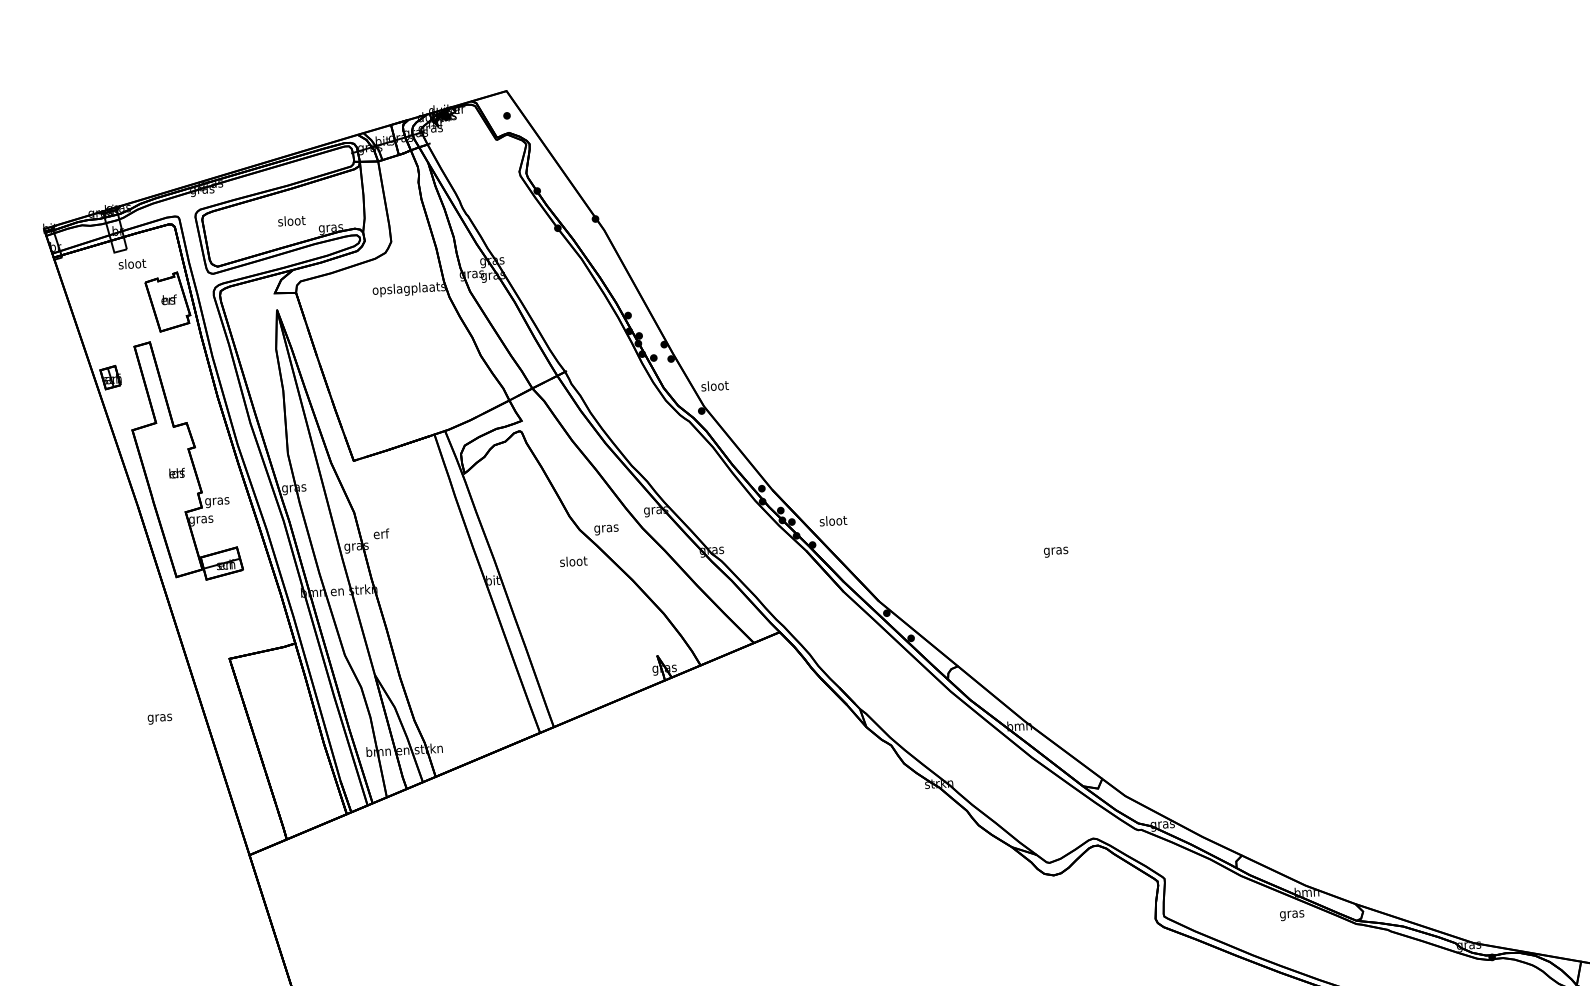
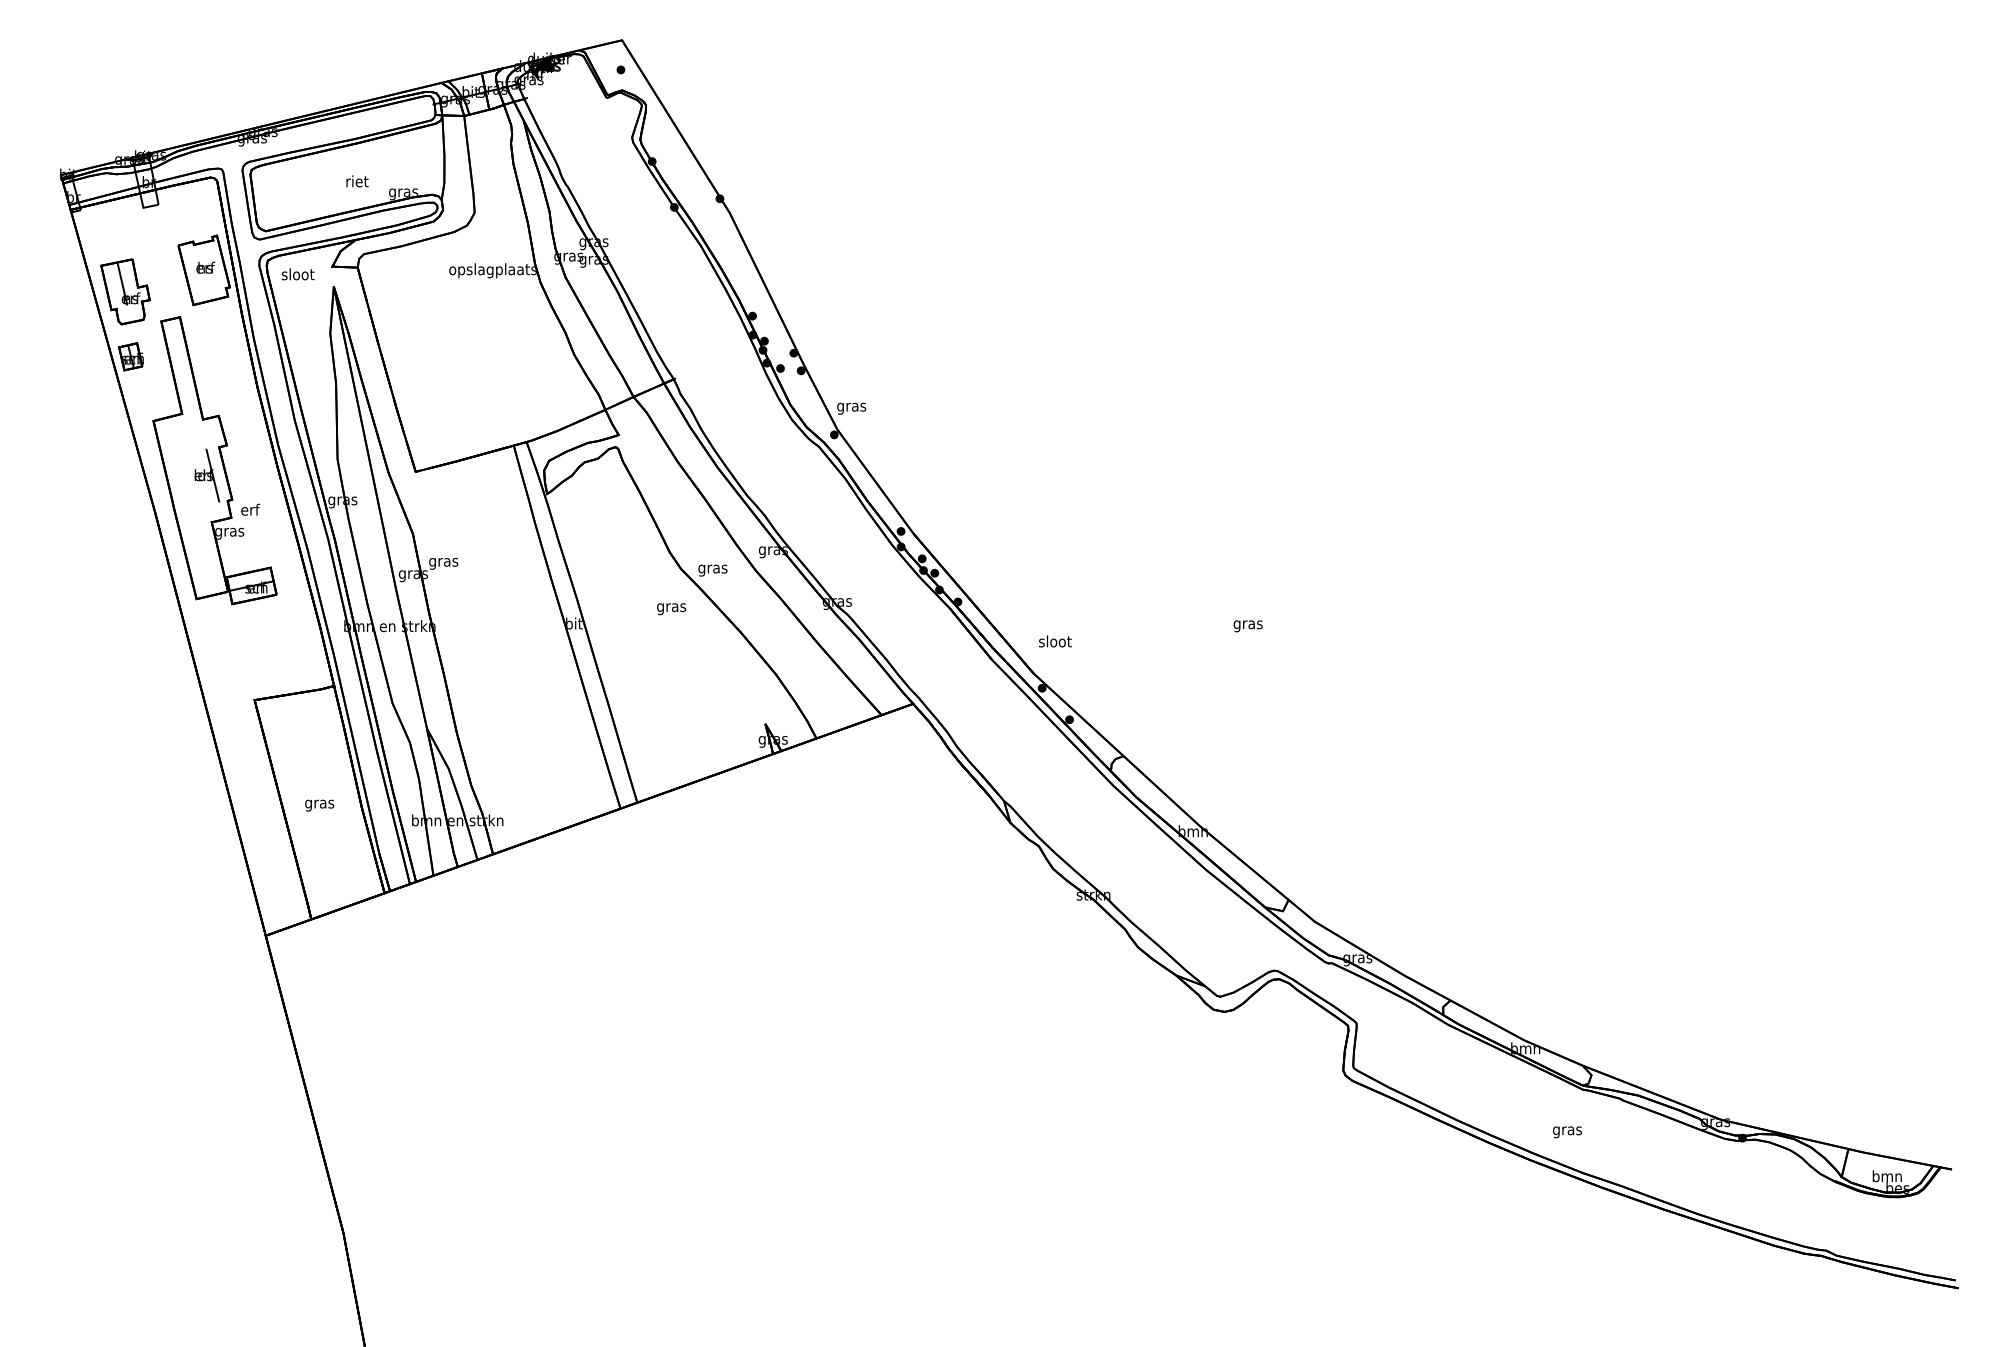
text: (291, 221) -> (356, 181), sloot -> riet
text: (131, 263) -> (297, 274), moved
part: (103, 323) -> (125, 291), added
text: (714, 386) -> (851, 406), sloot -> gras
line: (184, 473) -> (212, 475), added
text: (216, 500) -> (249, 510), gras -> erf
text: (833, 520) -> (1055, 641), moved
text: (381, 534) -> (443, 561), erf -> gras
text: (573, 562) -> (671, 607), sloot -> gras
text: (159, 719) -> (319, 805), moved
text: (1292, 915) -> (1567, 1132), moved

